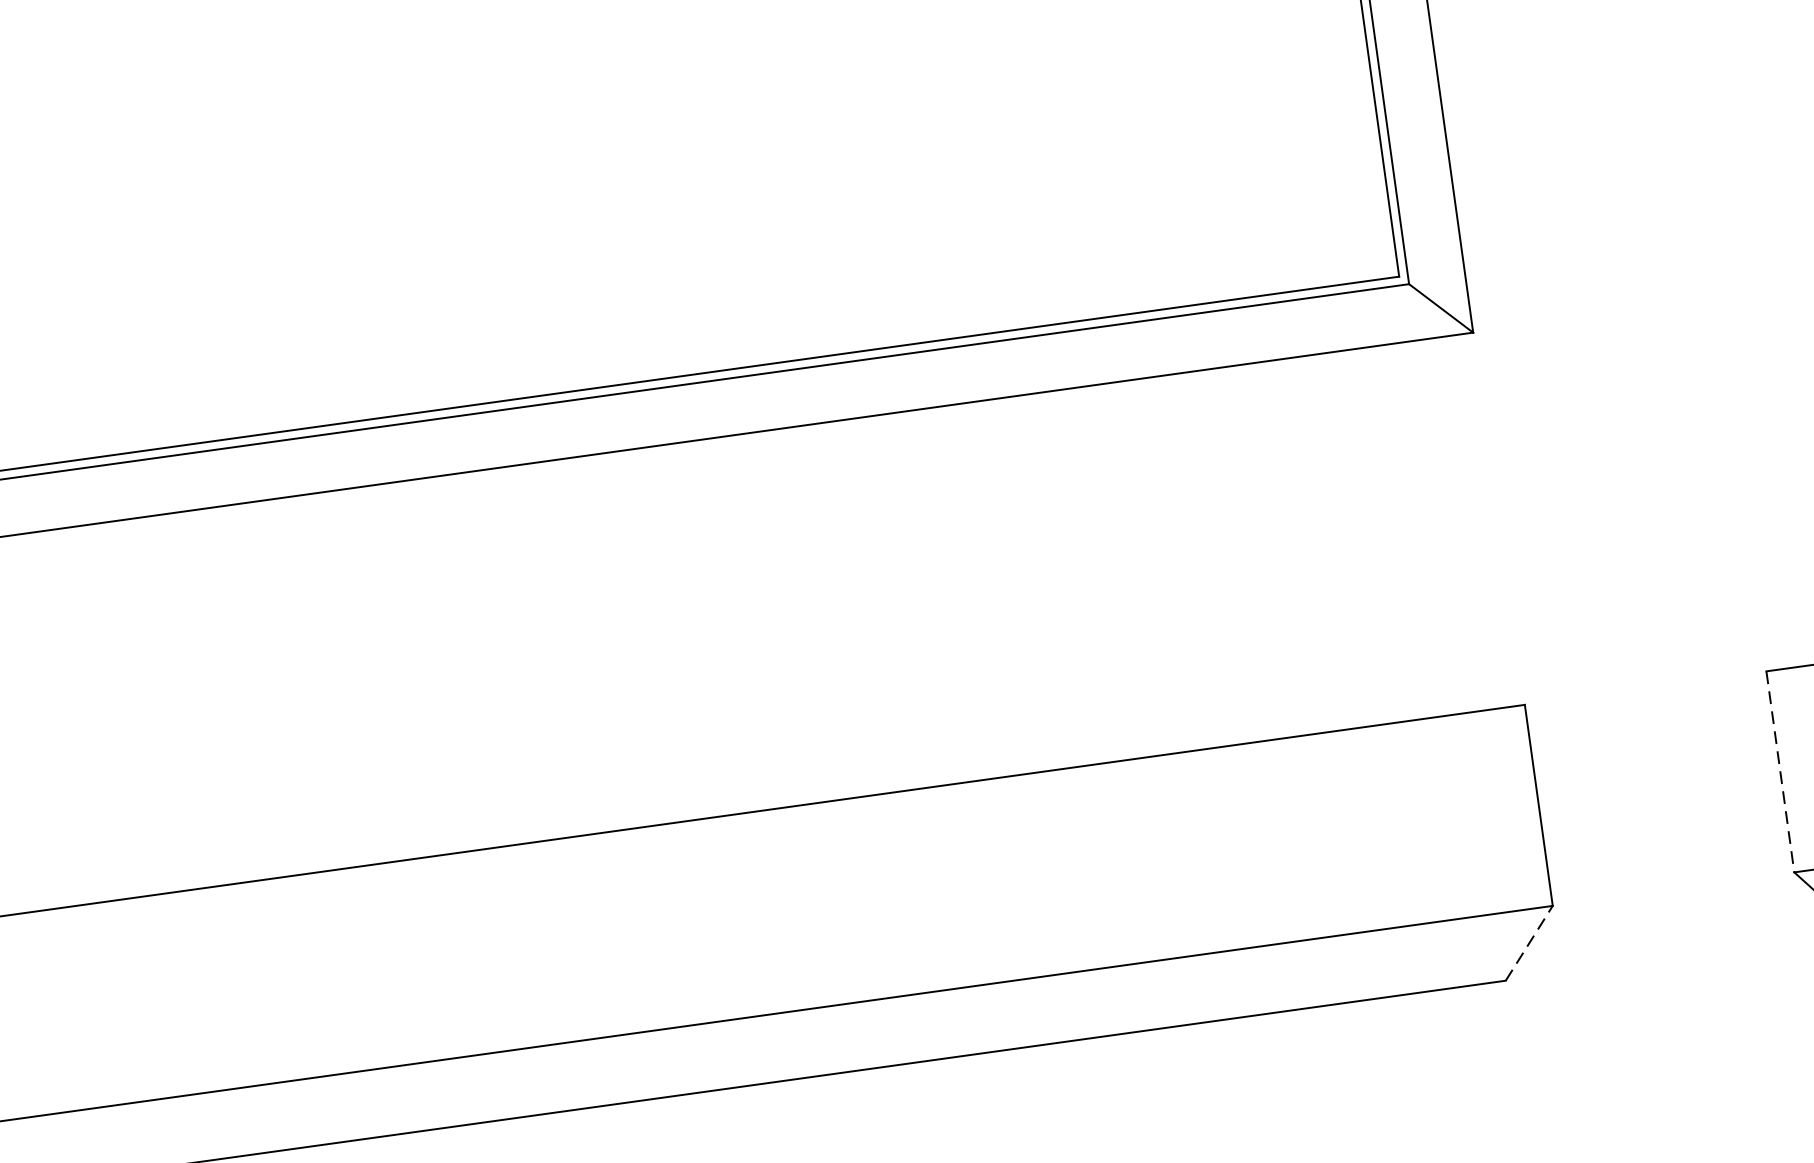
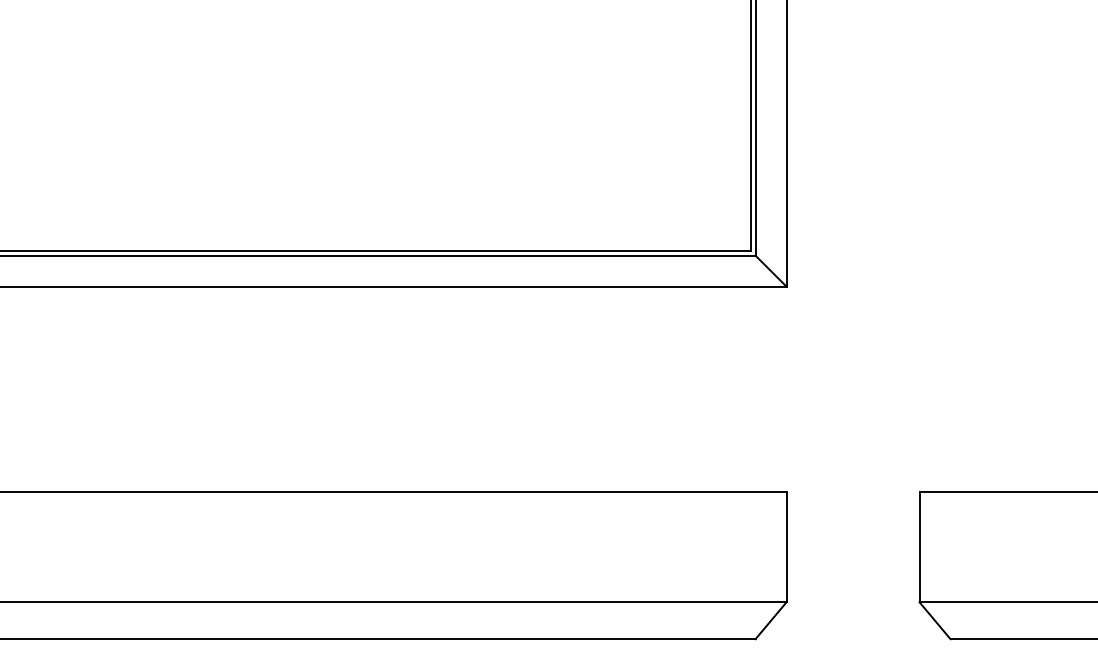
line: (1780, 772) -> (919, 547), dashed -> solid
line: (1530, 942) -> (771, 620), dashed -> solid

